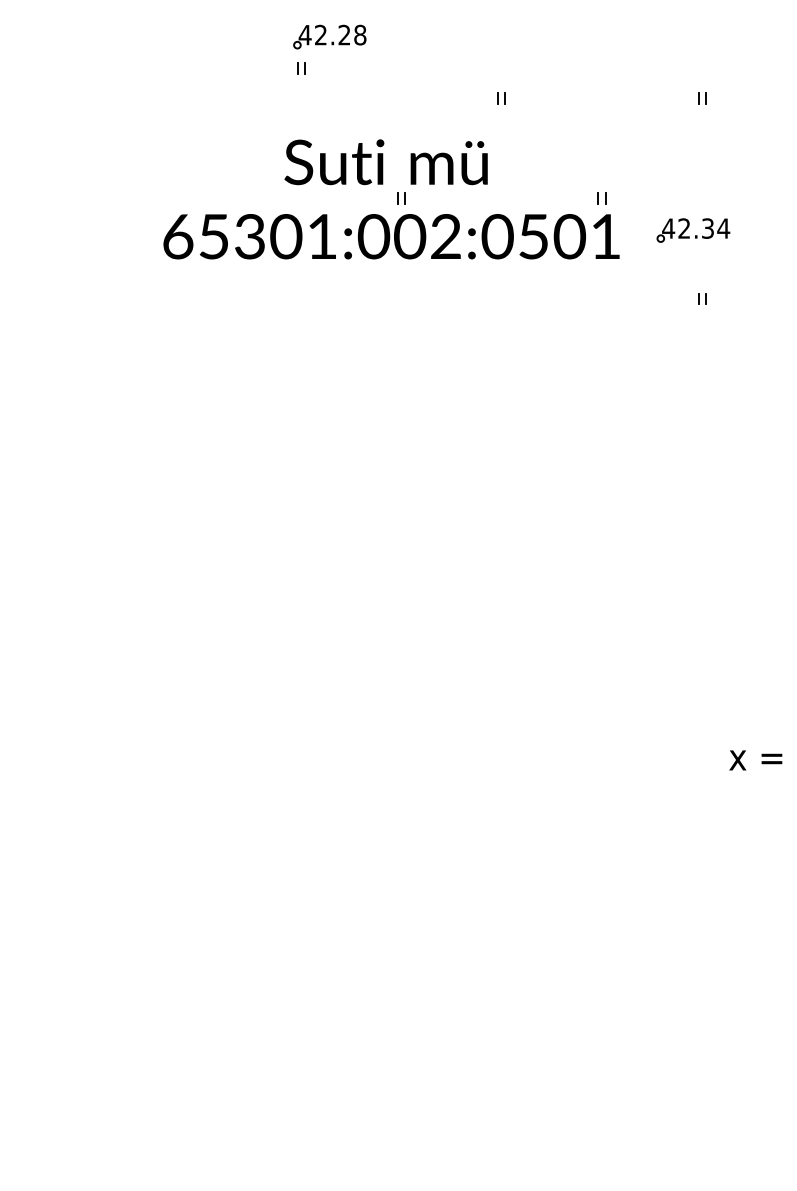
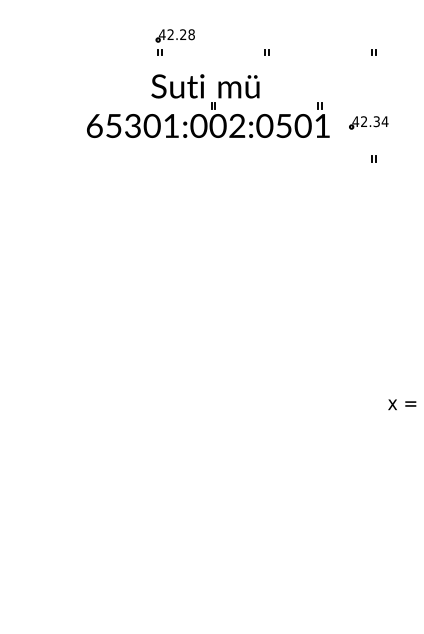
part: (328, 49) -> (174, 42), moved

